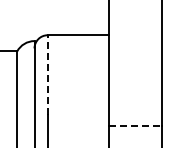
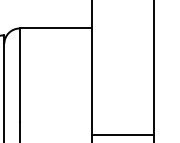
line: (47, 75) -> (19, 75), dashed -> solid
line: (135, 125) -> (123, 134), dashed -> solid

